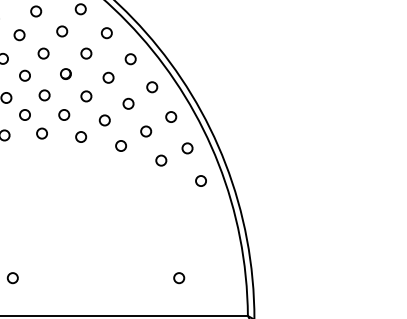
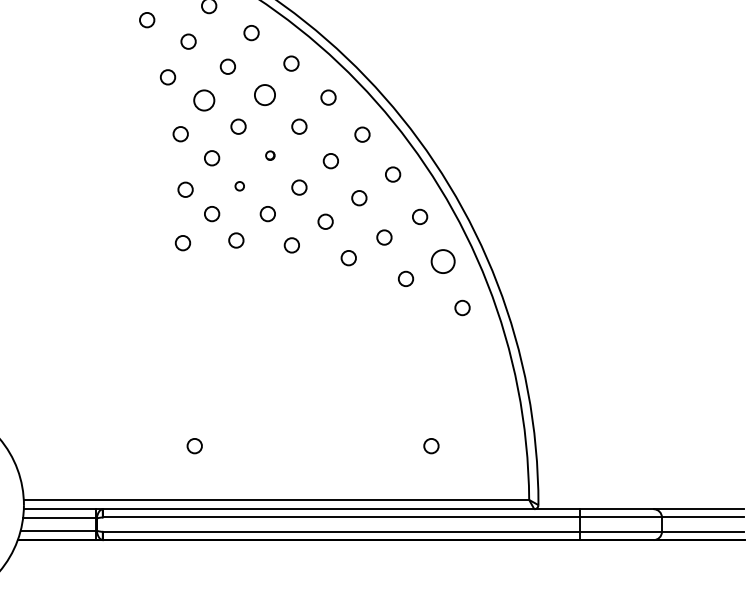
circle: (61, 31) -> (264, 95), size x1.4
circle: (19, 35) -> (204, 100), size x1.4
circle: (66, 73) -> (270, 155), size x0.6
circle: (44, 95) -> (239, 186), size x0.6
circle: (187, 148) -> (443, 261), size x1.6

